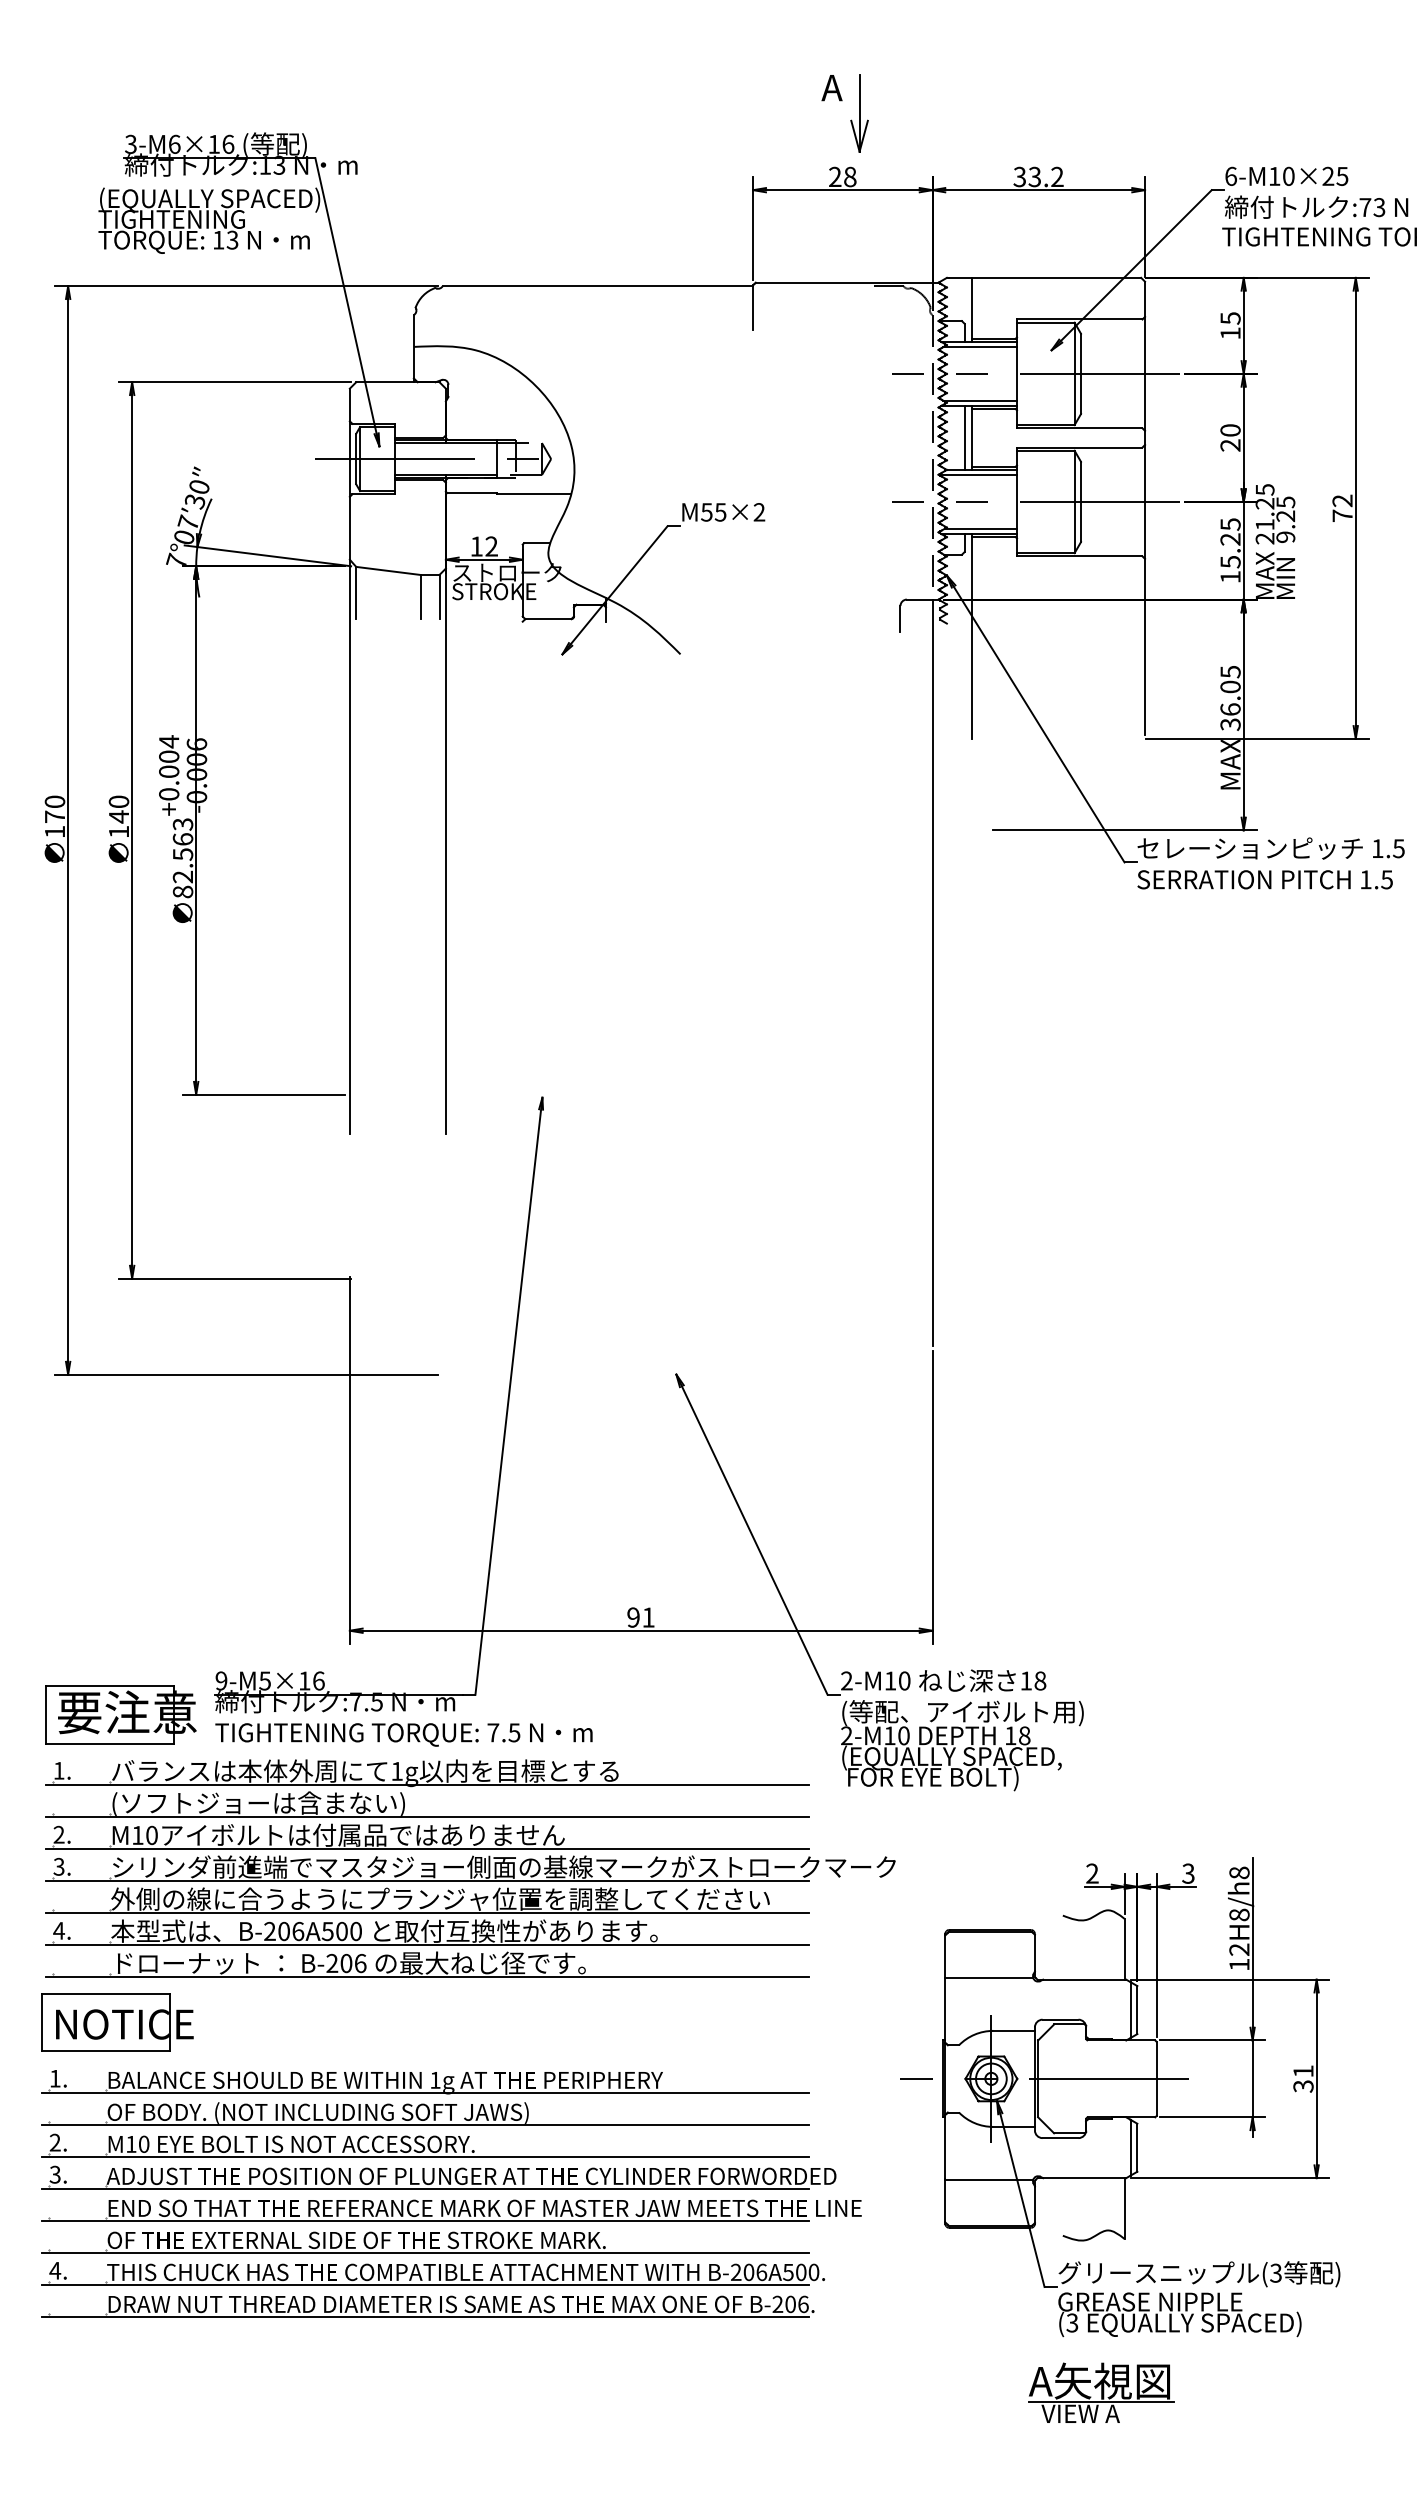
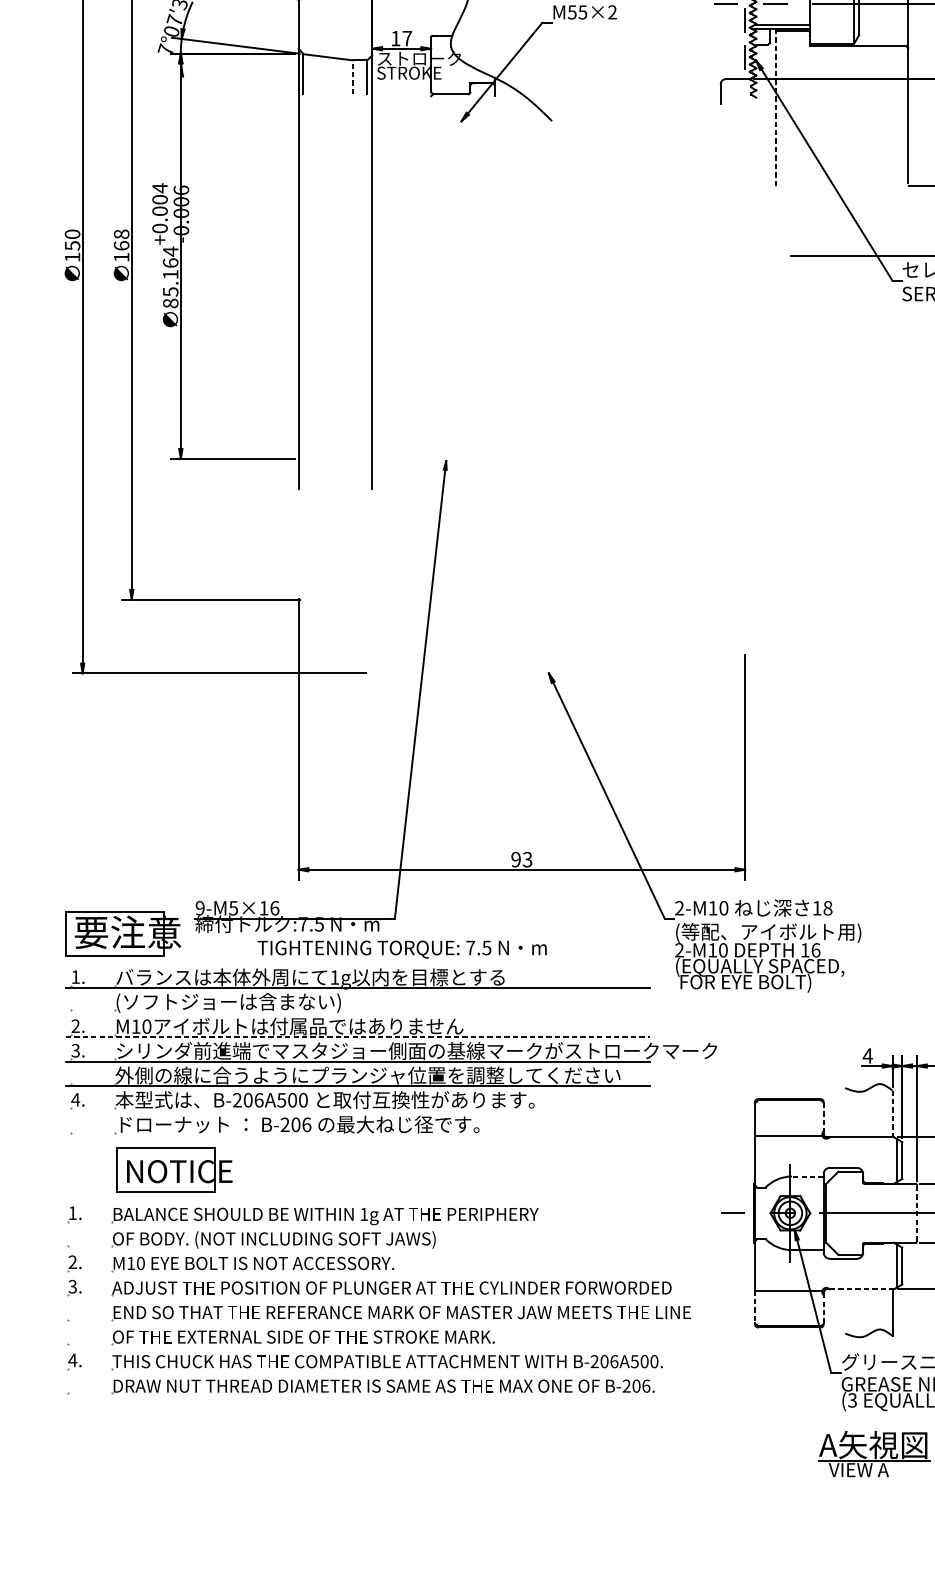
text: (491, 546) -> (407, 38), 12 -> 17
line: (420, 596) -> (352, 76), solid -> dashed
line: (972, 635) -> (775, 106), solid -> dashed
text: (118, 809) -> (121, 240), 140 -> 168
text: (55, 816) -> (72, 245), 170 -> 150
text: (182, 850) -> (170, 271), 82.563 -> 85.164
line: (932, 972) -> (745, 365), removed
text: (648, 1617) -> (527, 859), 91 -> 93
text: (403, 1734) -> (401, 949), moved
text: (1024, 1735) -> (815, 950), 18 -> 16
line: (427, 1817) -> (358, 1012), removed
line: (427, 1849) -> (358, 1037), solid -> dashed
text: (1092, 1873) -> (867, 1055), 2 -> 4
line: (427, 1945) -> (358, 1111), removed
line: (1124, 1949) -> (892, 1114), solid -> dashed
line: (1034, 1953) -> (823, 1117), solid -> dashed
line: (427, 1977) -> (358, 1135), removed
part: (117, 2022) -> (174, 1170), moved
line: (1014, 2030) -> (808, 1176), solid -> dashed
line: (1156, 2078) -> (916, 1212), solid -> dashed
line: (425, 2093) -> (356, 1224), removed
line: (425, 2125) -> (356, 1249), removed
line: (425, 2157) -> (356, 1273), removed
line: (1084, 2178) -> (861, 1289), solid -> dashed
line: (425, 2189) -> (356, 1298), removed
line: (945, 2201) -> (755, 1307), solid -> dashed
line: (1034, 2204) -> (823, 1309), solid -> dashed
line: (425, 2221) -> (356, 1322), removed
line: (425, 2253) -> (356, 1347), removed
line: (425, 2285) -> (356, 1371), removed
line: (425, 2317) -> (356, 1396), removed

